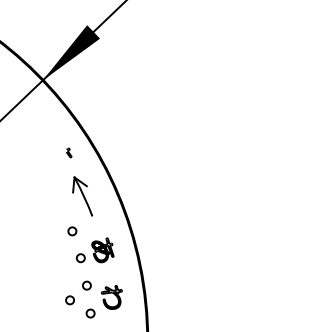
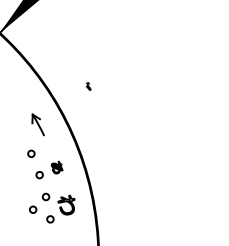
part: (69, 152) -> (88, 86), moved
part: (82, 196) -> (37, 125), size x0.7
part: (102, 250) -> (56, 167), size x0.6

